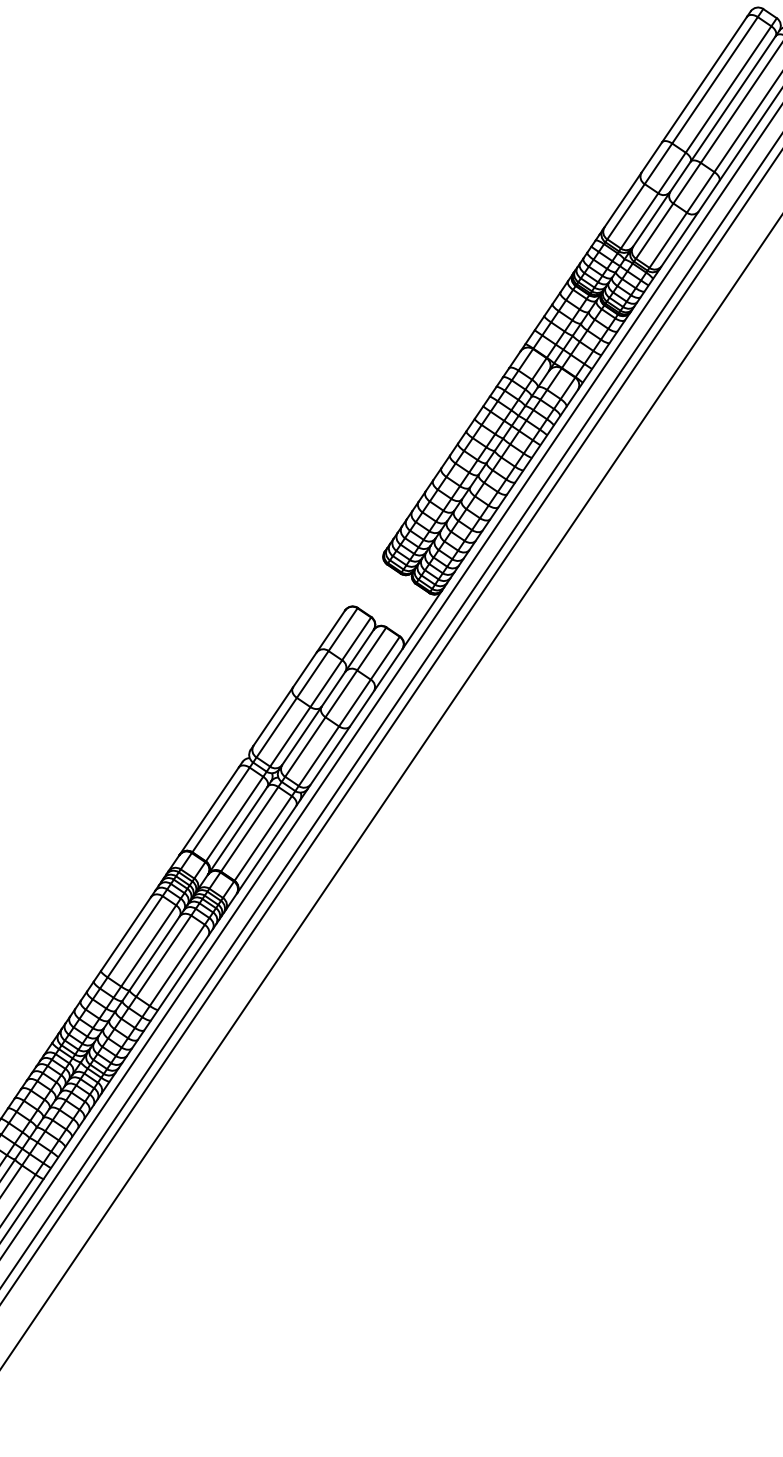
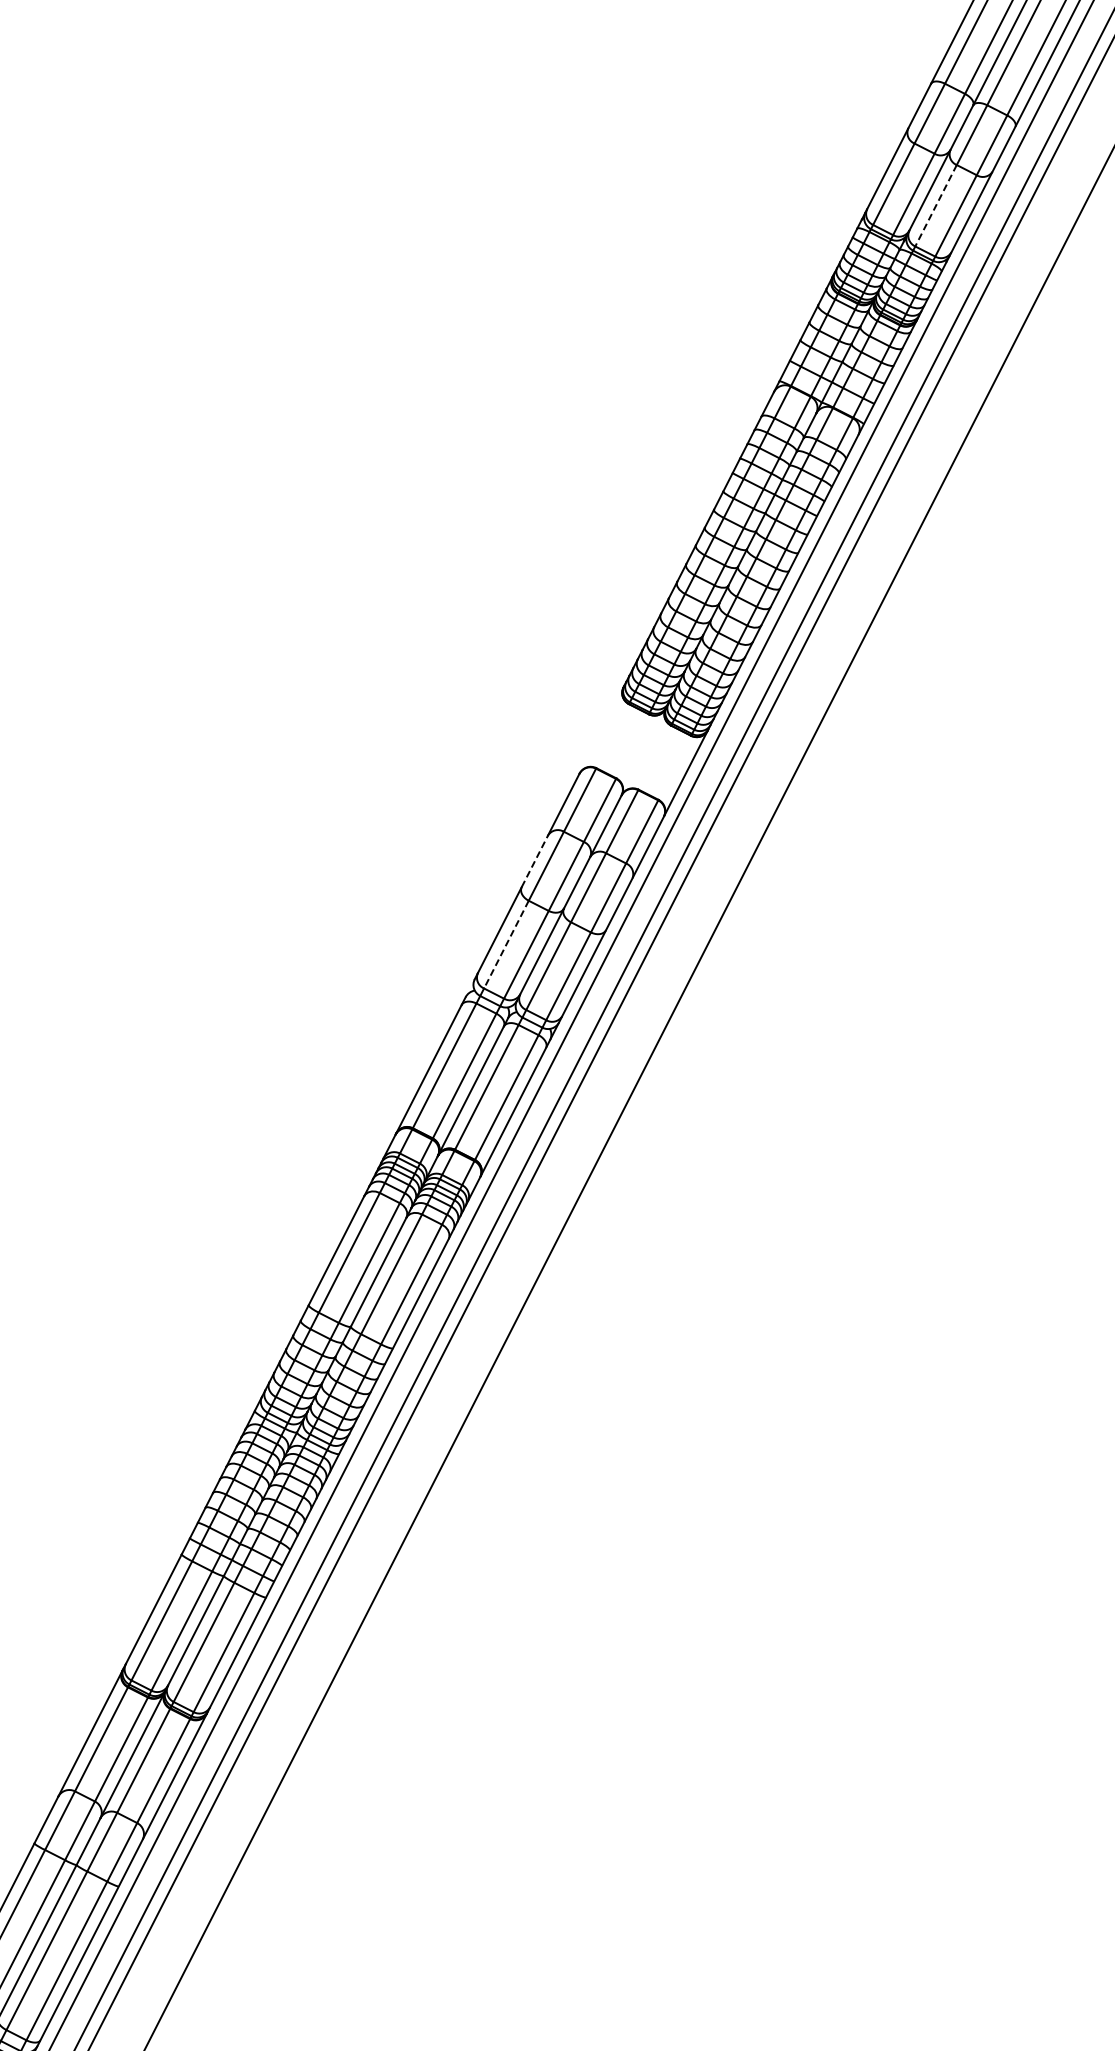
line: (655, 230) -> (936, 205), solid -> dashed
line: (305, 669) -> (535, 860), solid -> dashed
line: (276, 728) -> (506, 945), solid -> dashed

